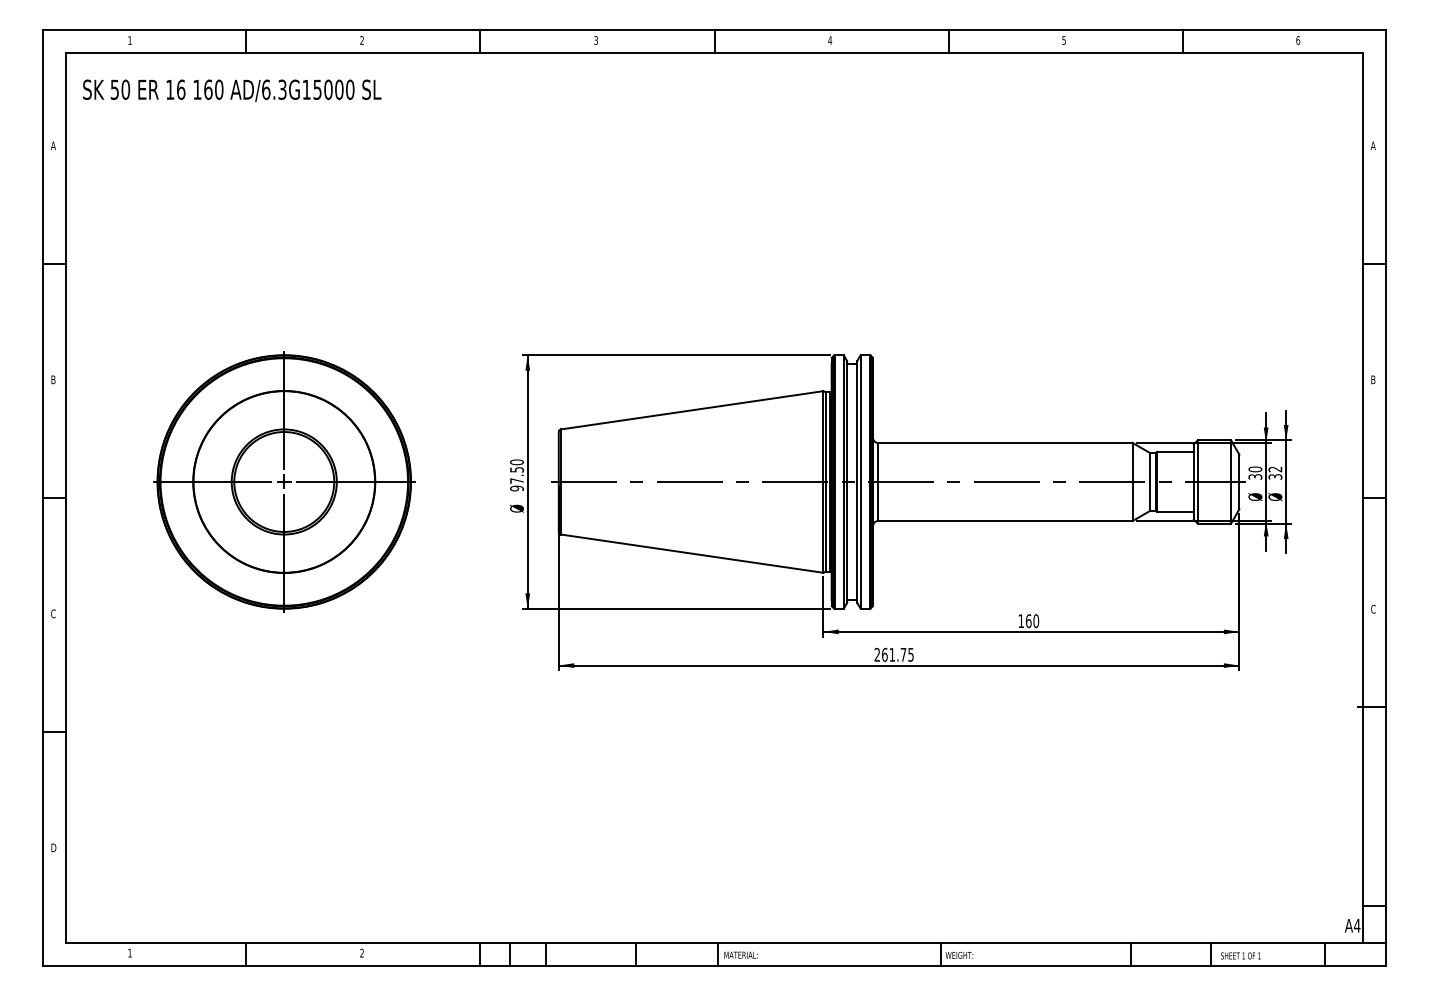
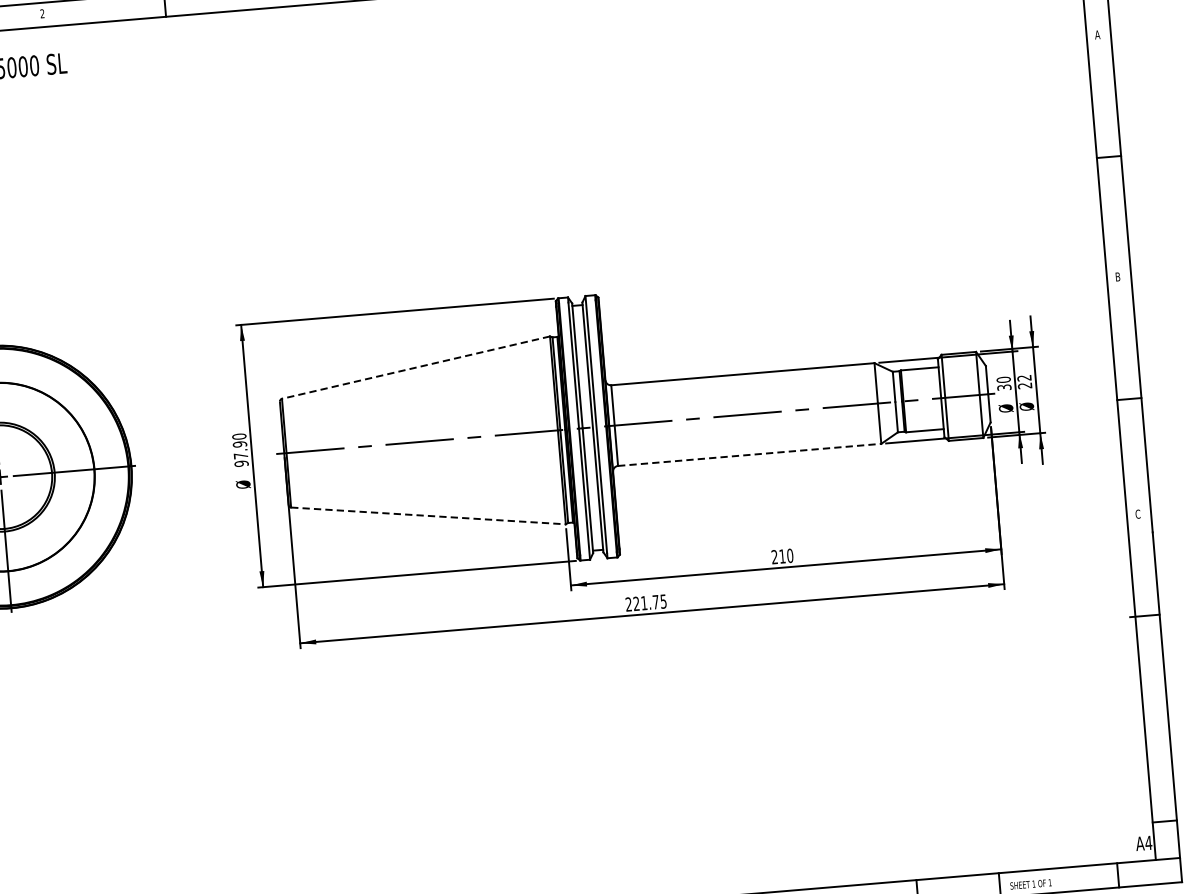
line: (692, 410) -> (416, 367), solid -> dashed
text: (516, 469) -> (239, 444), 97.50 -> 97.90
text: (1275, 476) -> (1025, 385), 32 -> 22
line: (1005, 520) -> (749, 454), solid -> dashed
line: (692, 553) -> (428, 515), solid -> dashed
text: (1024, 621) -> (778, 557), 160 -> 210
text: (884, 654) -> (636, 603), 261.75 -> 221.75

